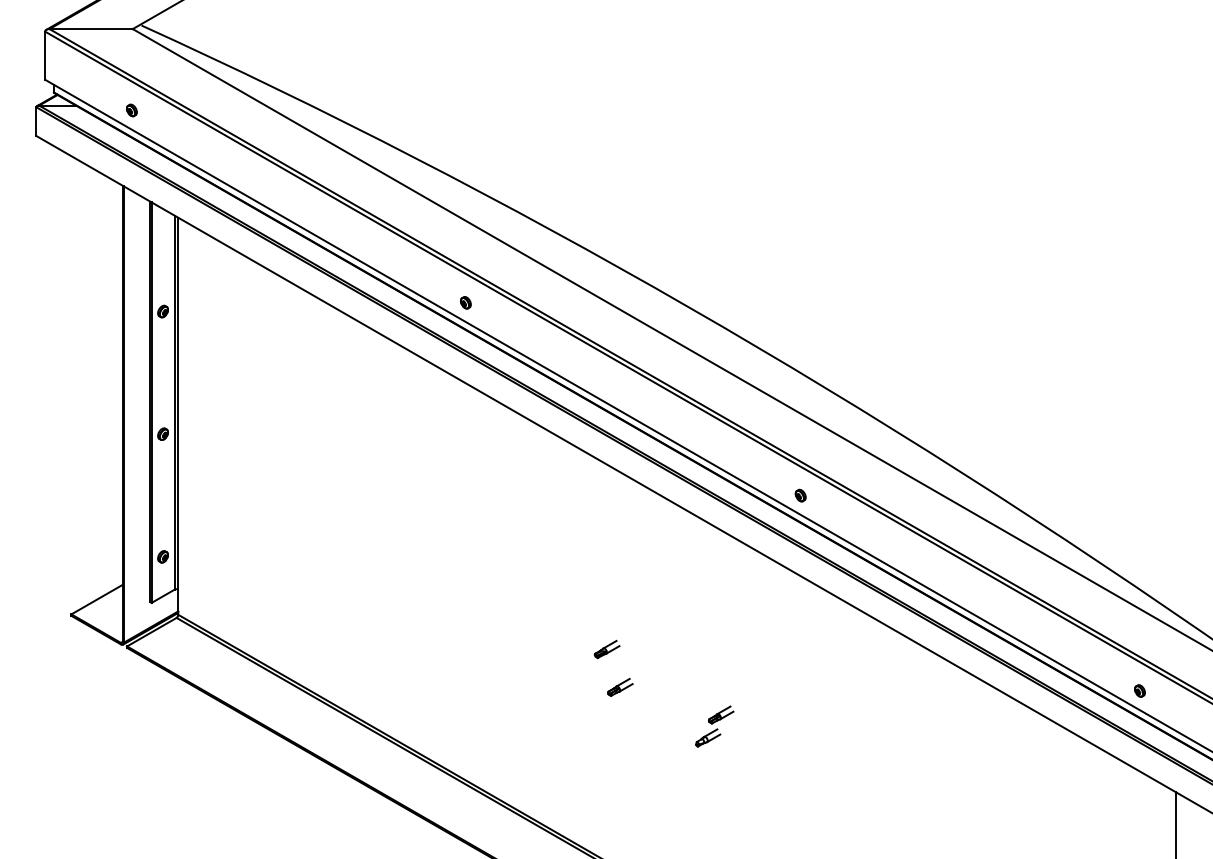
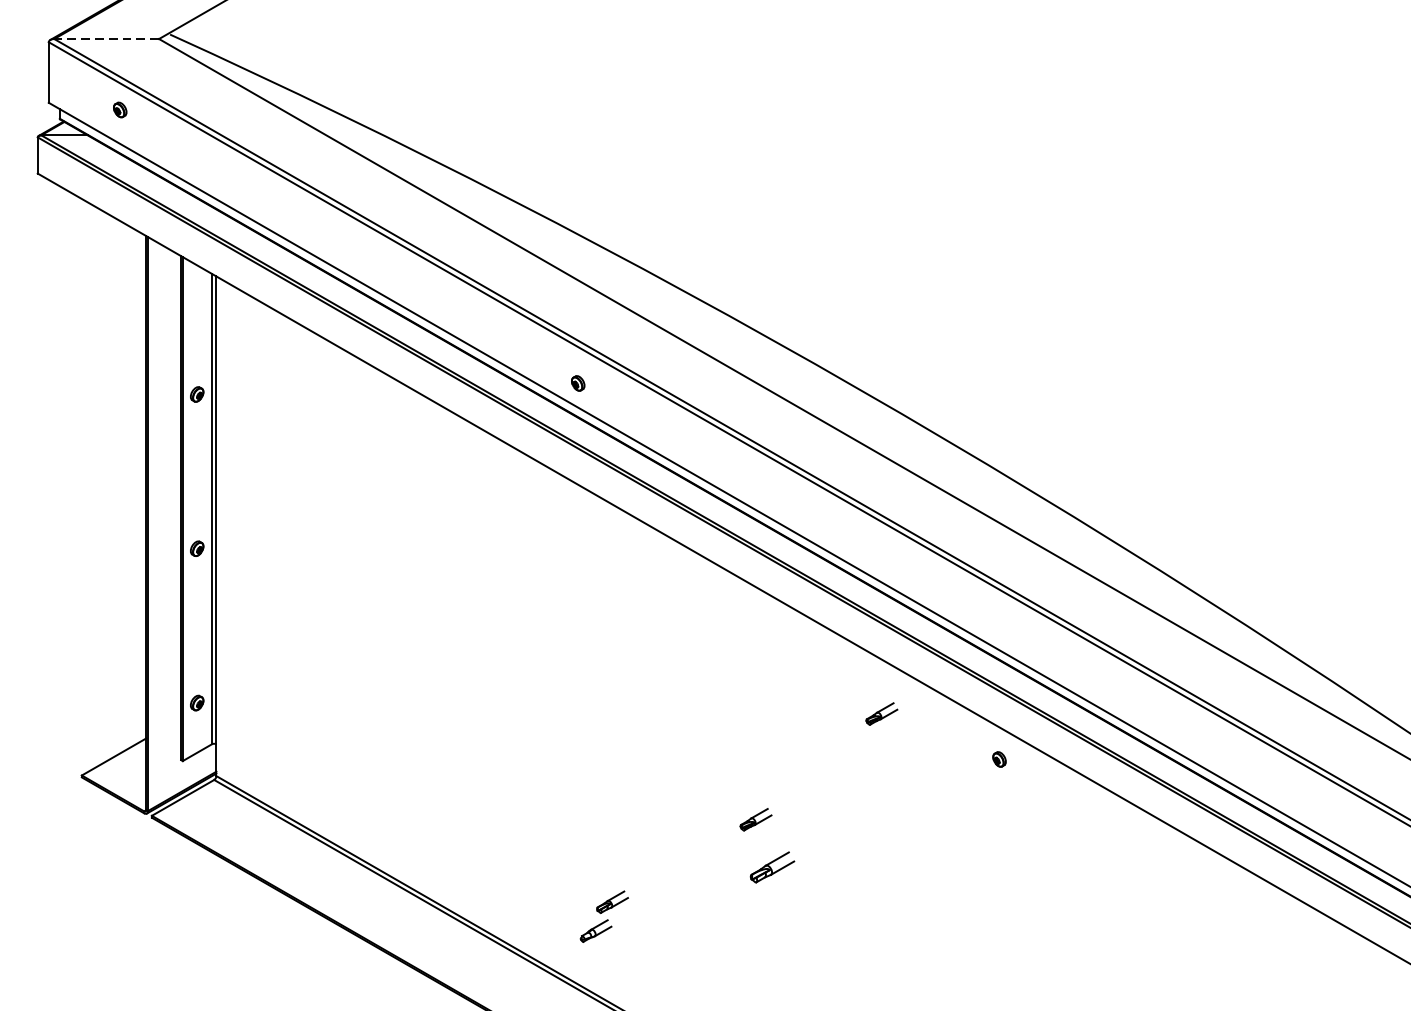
line: (91, 29) -> (107, 39), solid -> dashed
part: (131, 110) -> (119, 110), moved
part: (800, 495) -> (999, 759), moved
part: (706, 565) -> (880, 714), added
part: (620, 687) -> (772, 867), size x1.4
part: (714, 726) -> (604, 916), moved

